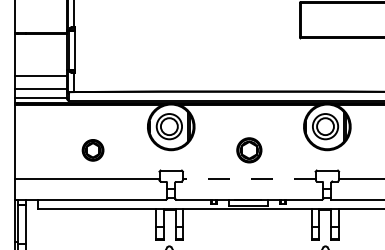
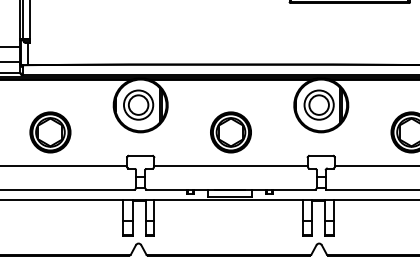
part: (92, 150) -> (49, 132), size x1.67
part: (249, 150) -> (231, 132), size x1.43
line: (248, 178) -> (230, 165), dashed -> solid

